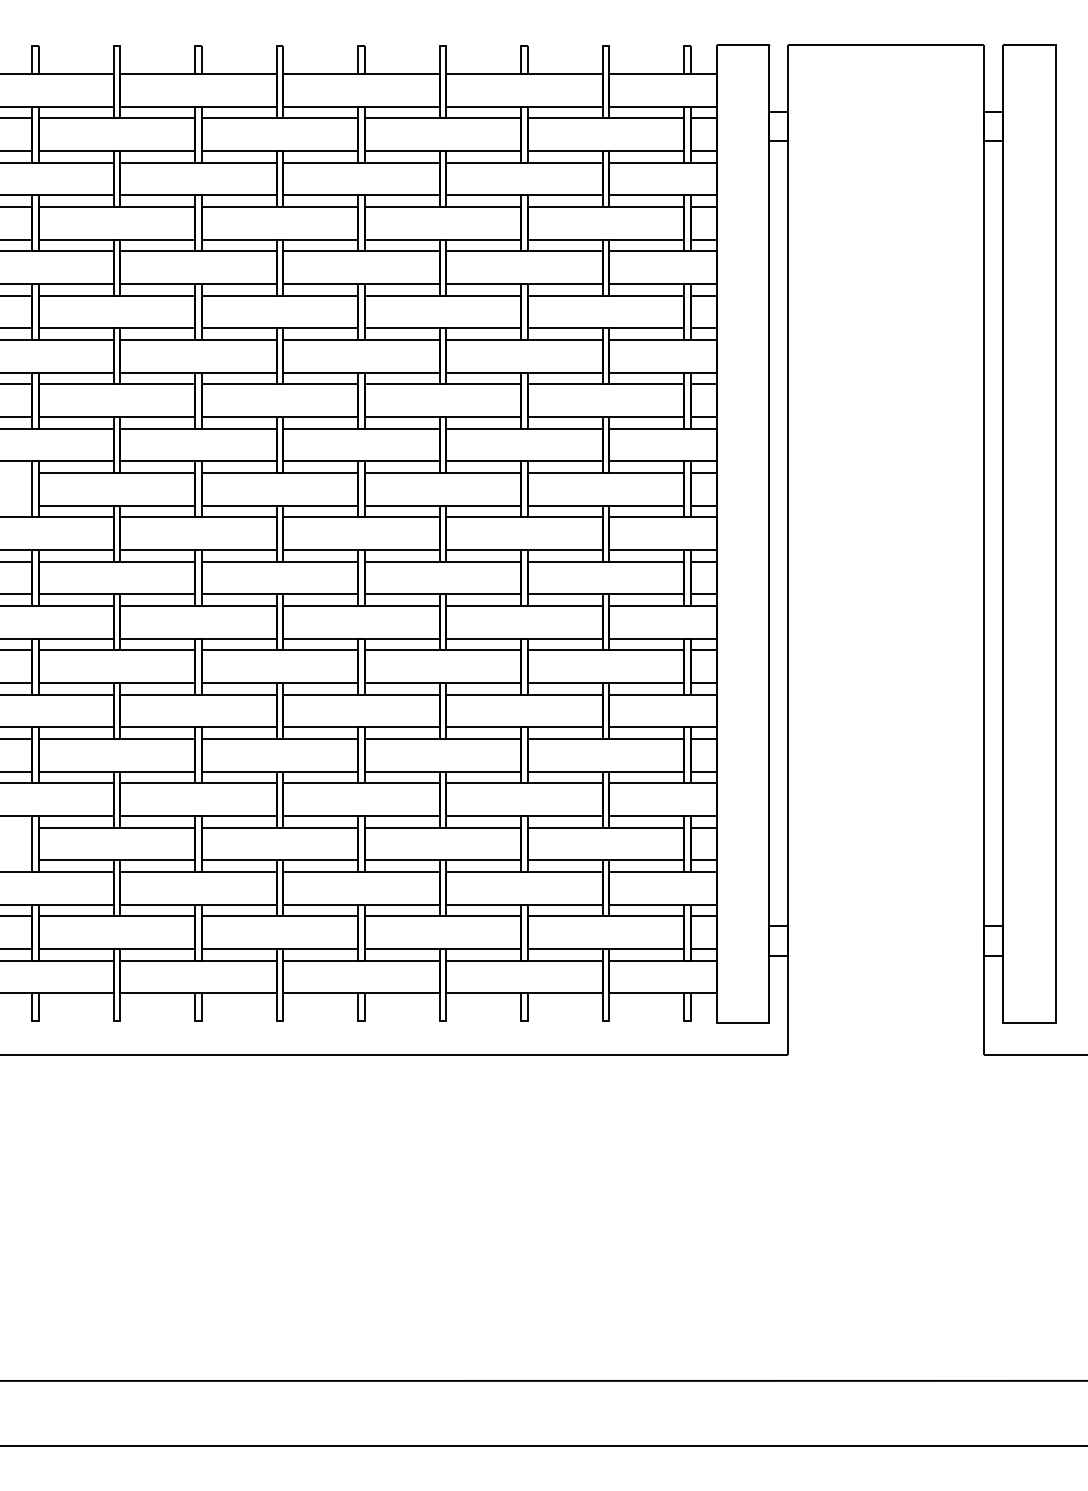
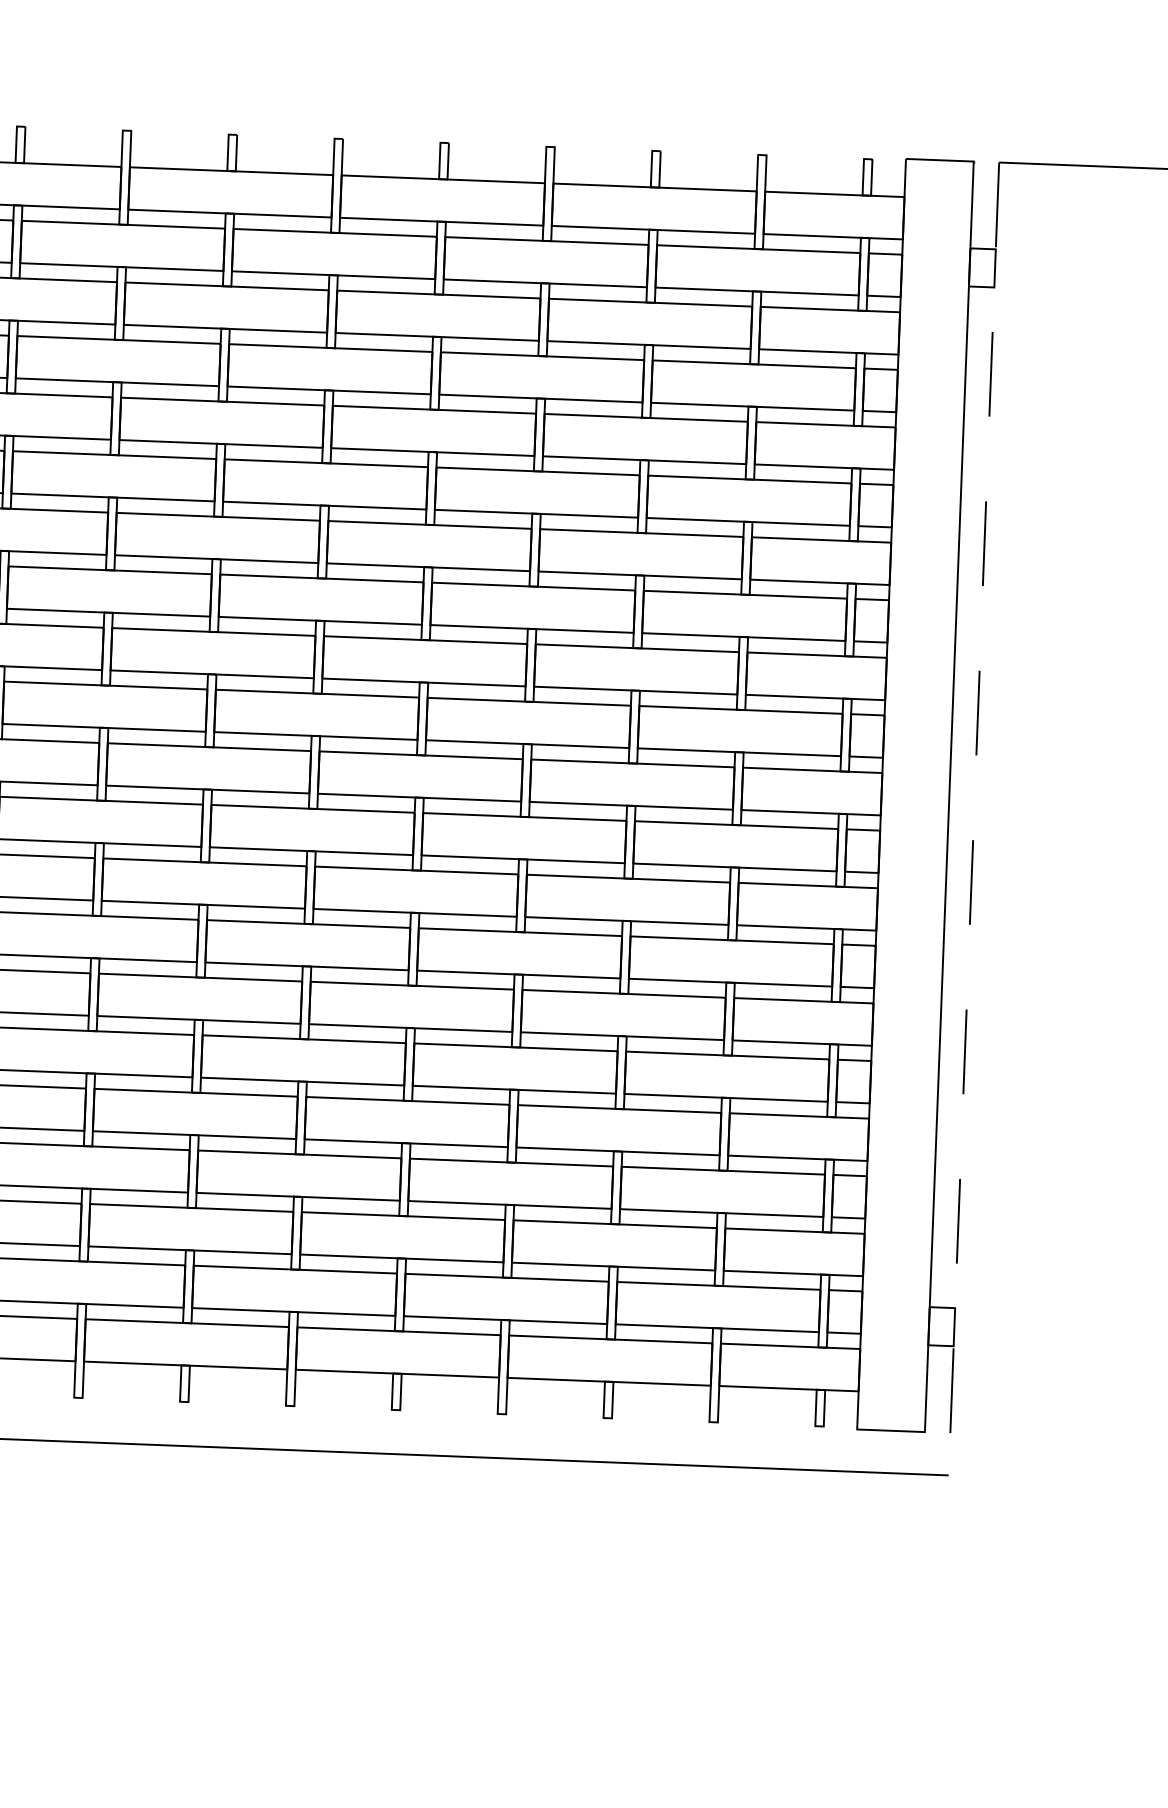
line: (788, 550) -> (974, 819), solid -> dashed

